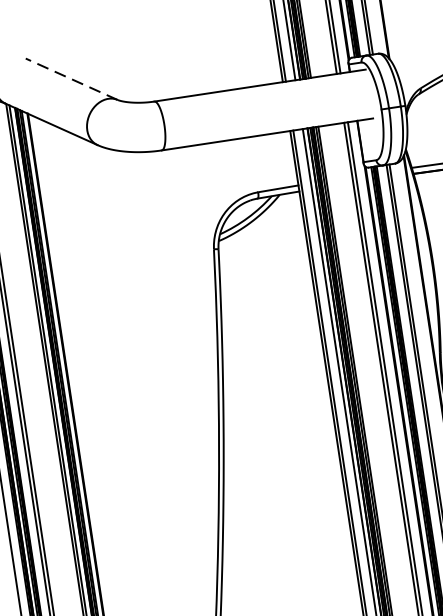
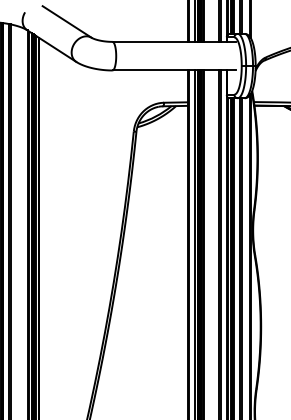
line: (70, 78) -> (66, 21), dashed -> solid

